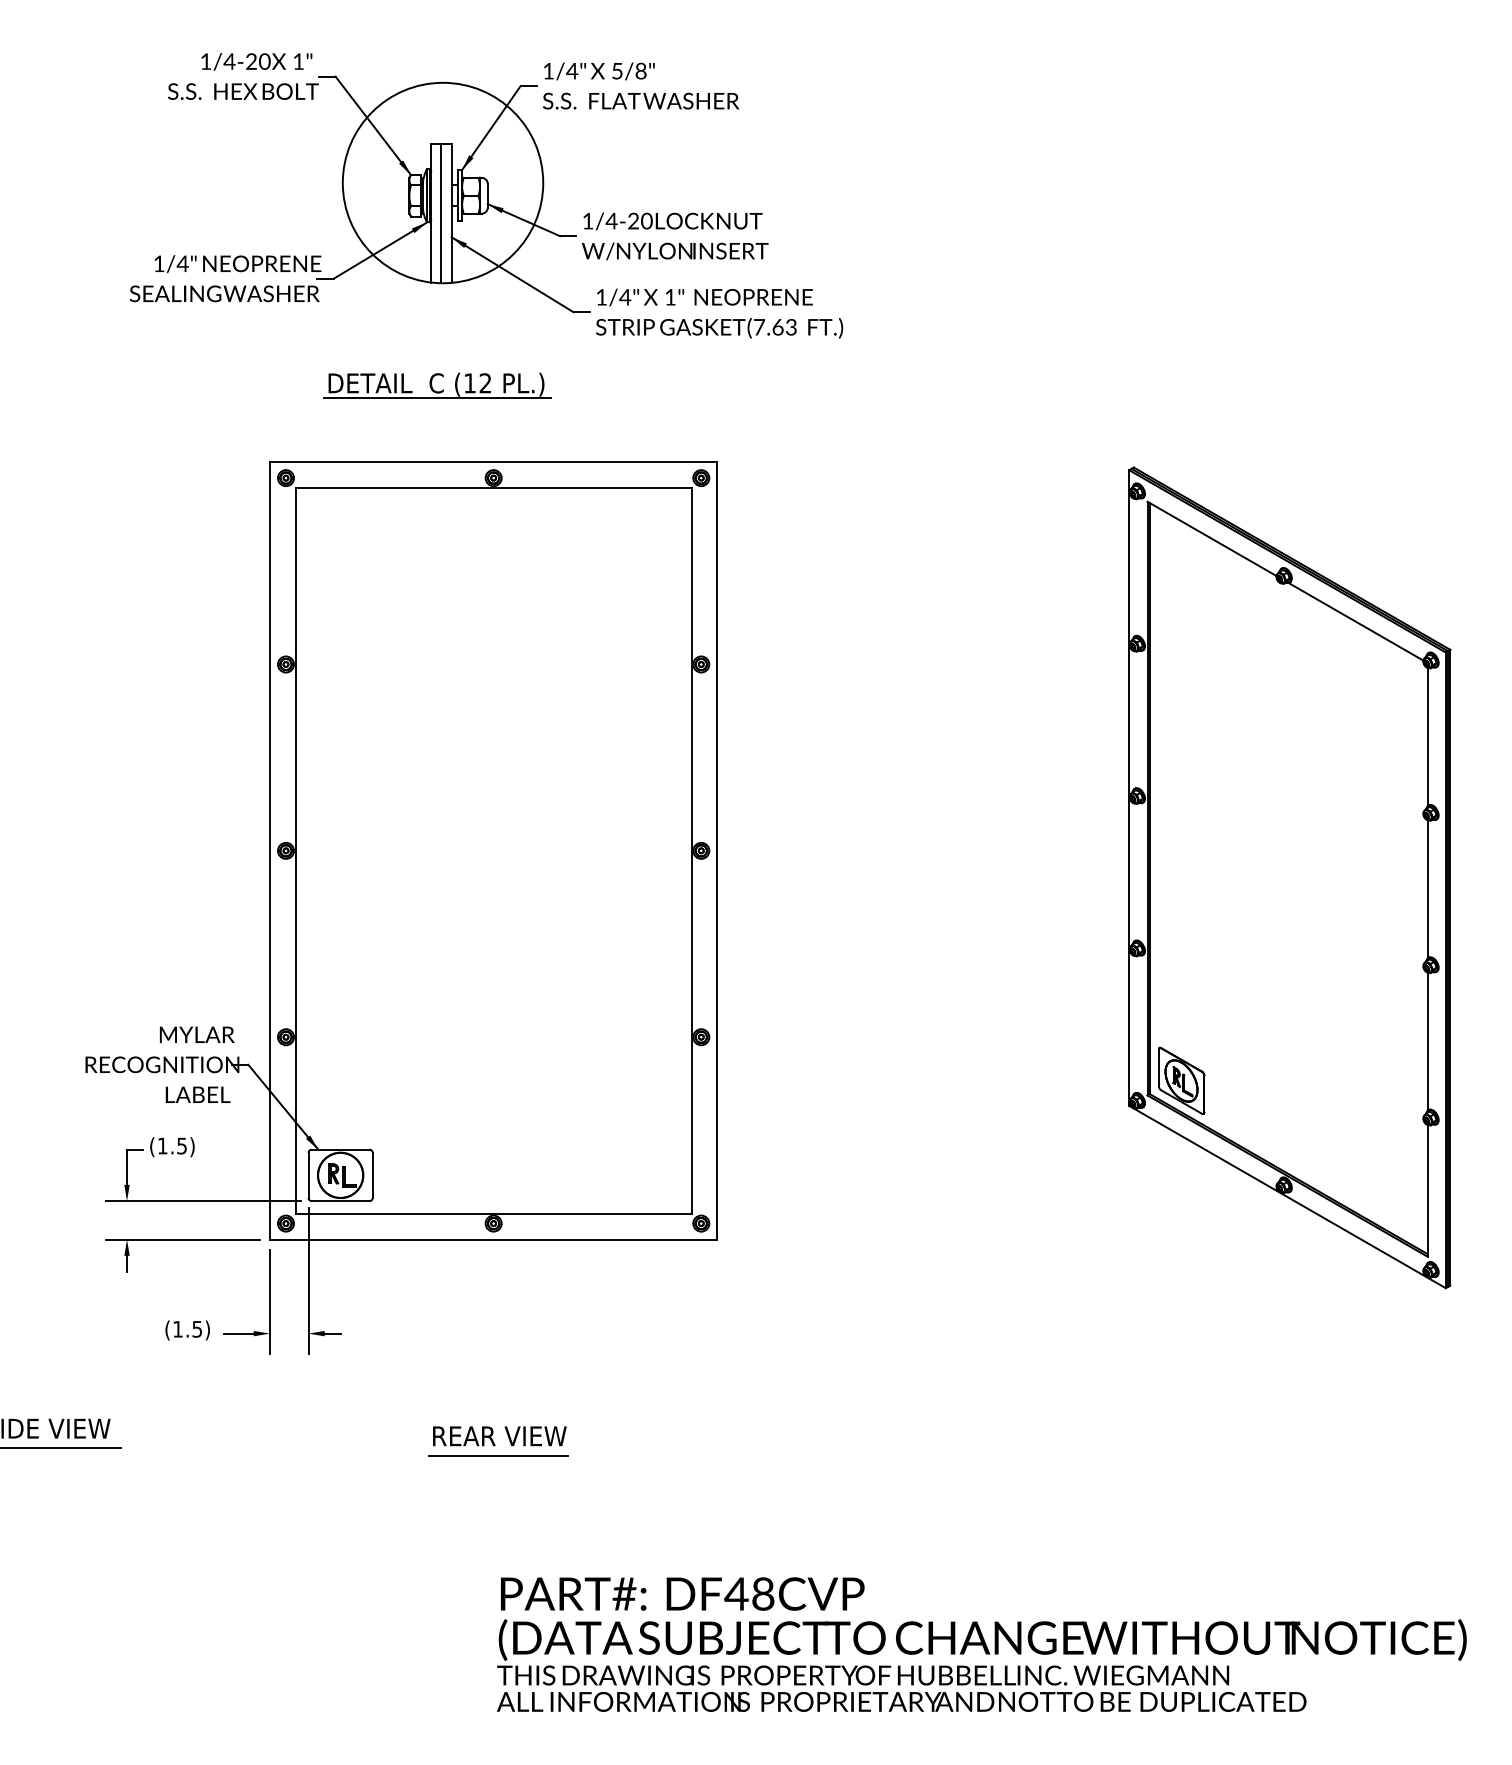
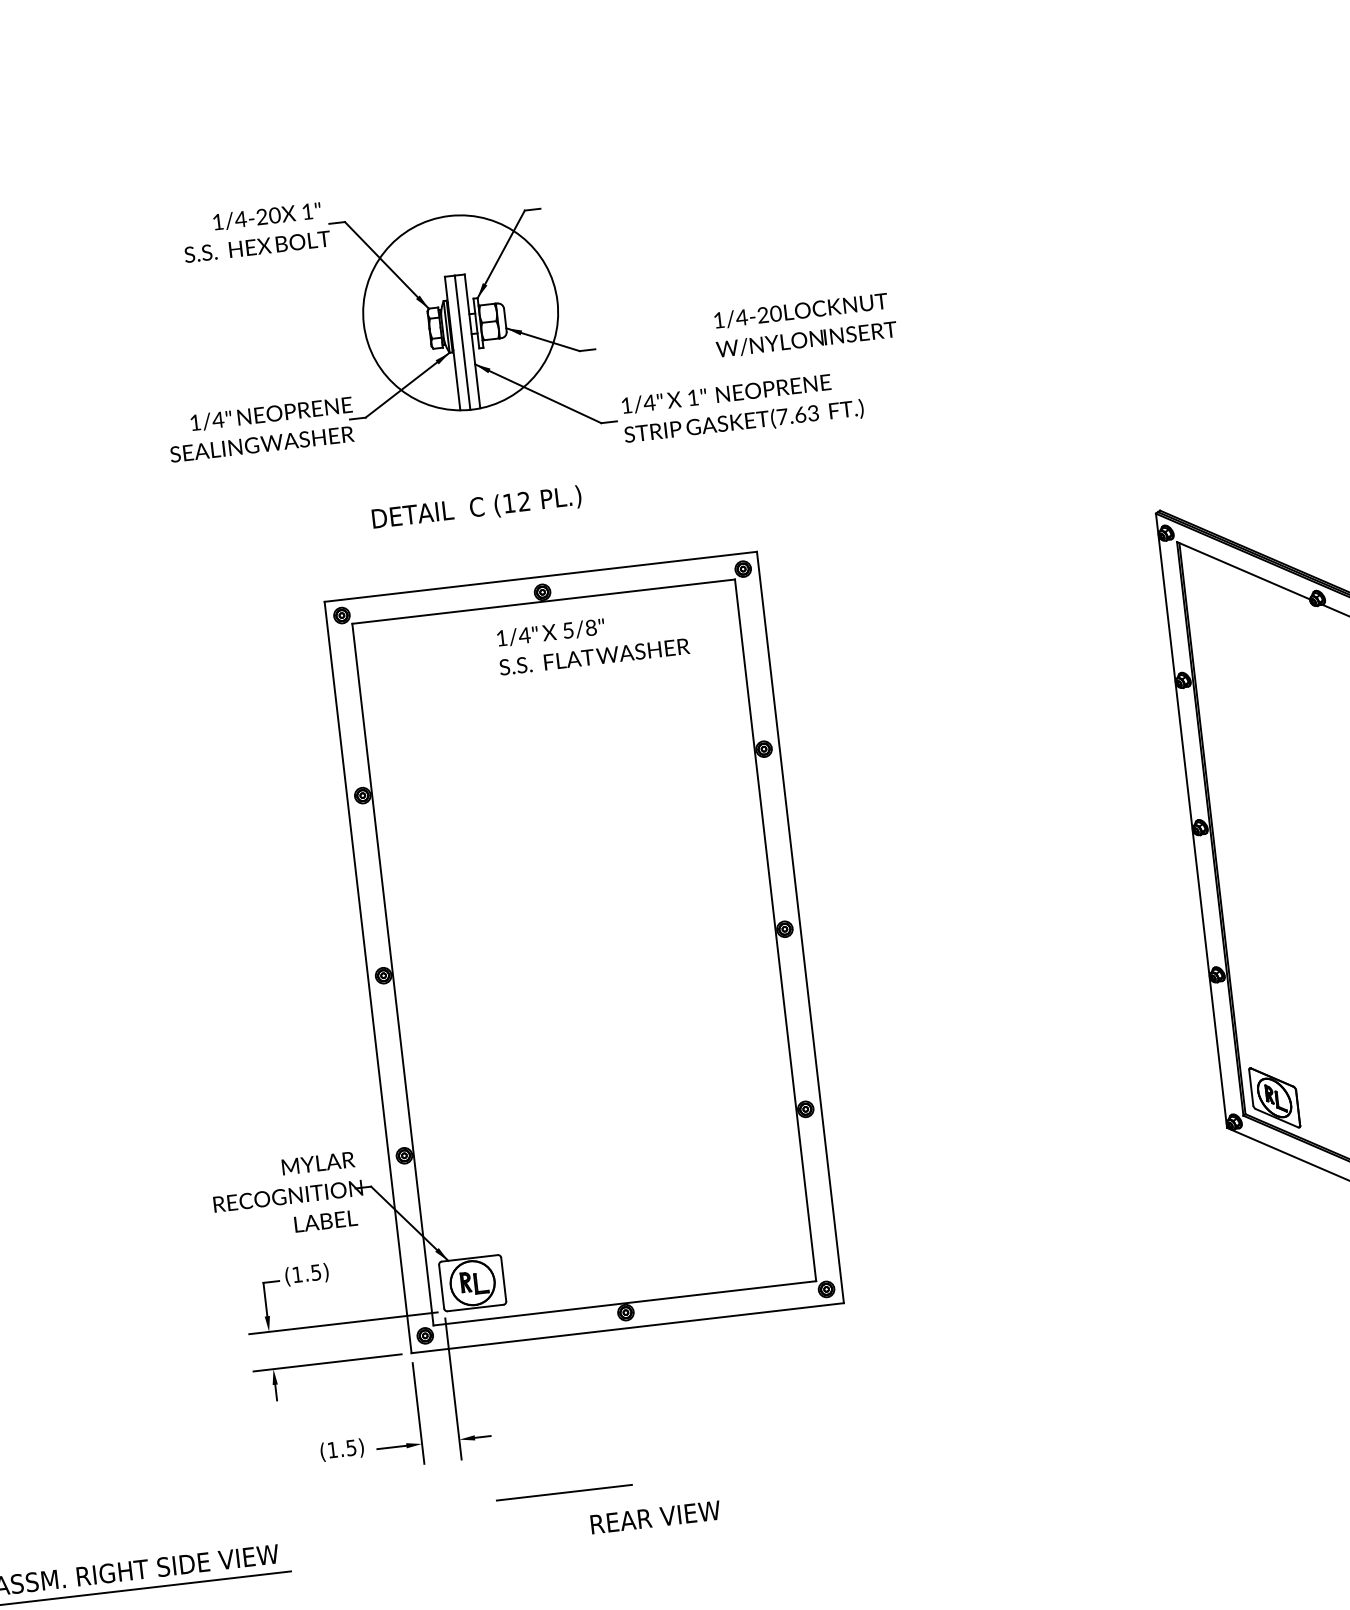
text: (641, 85) -> (593, 641), moved
text: (675, 236) -> (805, 325), moved
line: (437, 397) -> (479, 520), removed
line: (498, 1455) -> (564, 1492), moved

